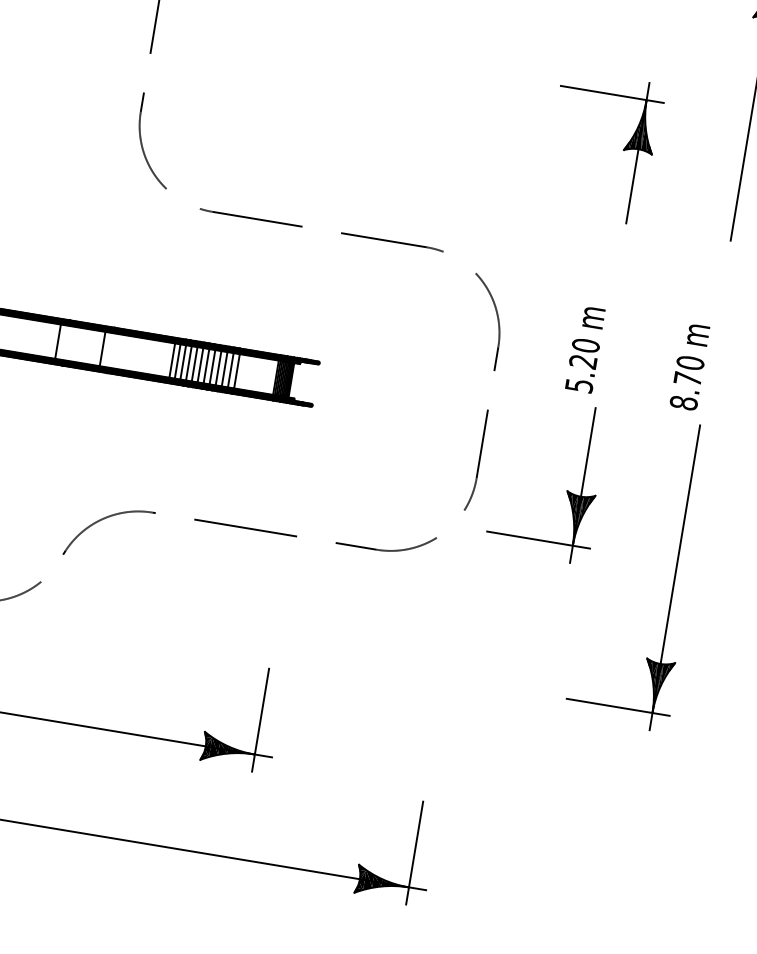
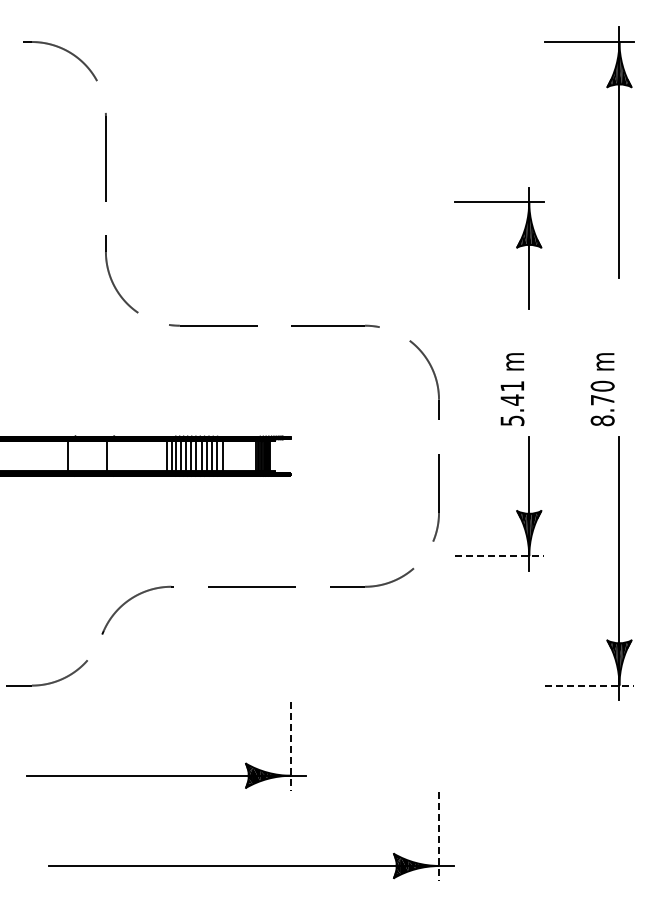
part: (623, 150) -> (516, 248), moved
text: (584, 352) -> (512, 392), 5.20 -> 5.41
line: (539, 540) -> (500, 556), solid -> dashed
line: (618, 707) -> (590, 685), solid -> dashed
line: (260, 720) -> (291, 746), solid -> dashed
line: (415, 853) -> (439, 836), solid -> dashed

